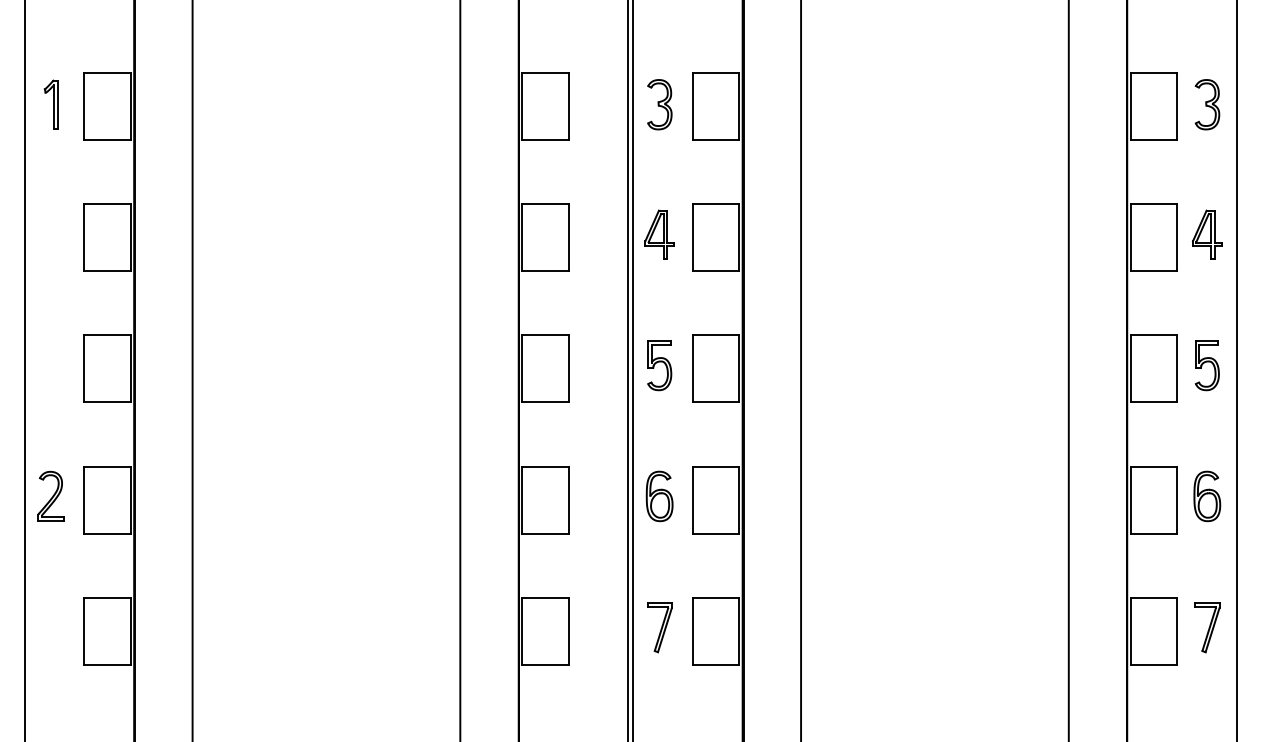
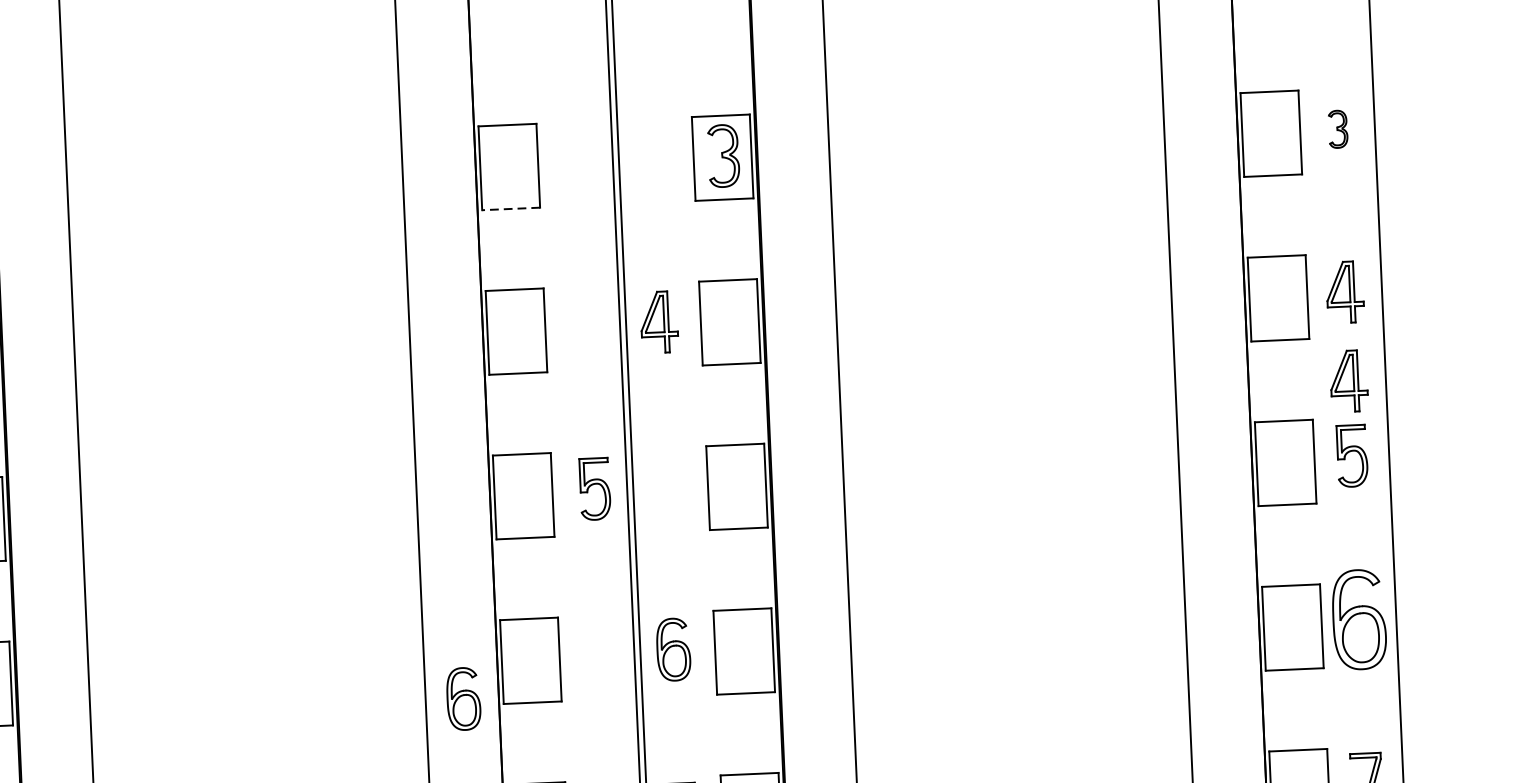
part: (659, 104) -> (723, 155), moved
part: (1207, 104) -> (1338, 128), size x0.6
line: (545, 139) -> (511, 208), solid -> dashed
part: (1206, 305) -> (1347, 380), added
part: (659, 365) -> (594, 488), moved
part: (1207, 496) -> (1359, 619), size x1.6
part: (490, 528) -> (463, 699), added

